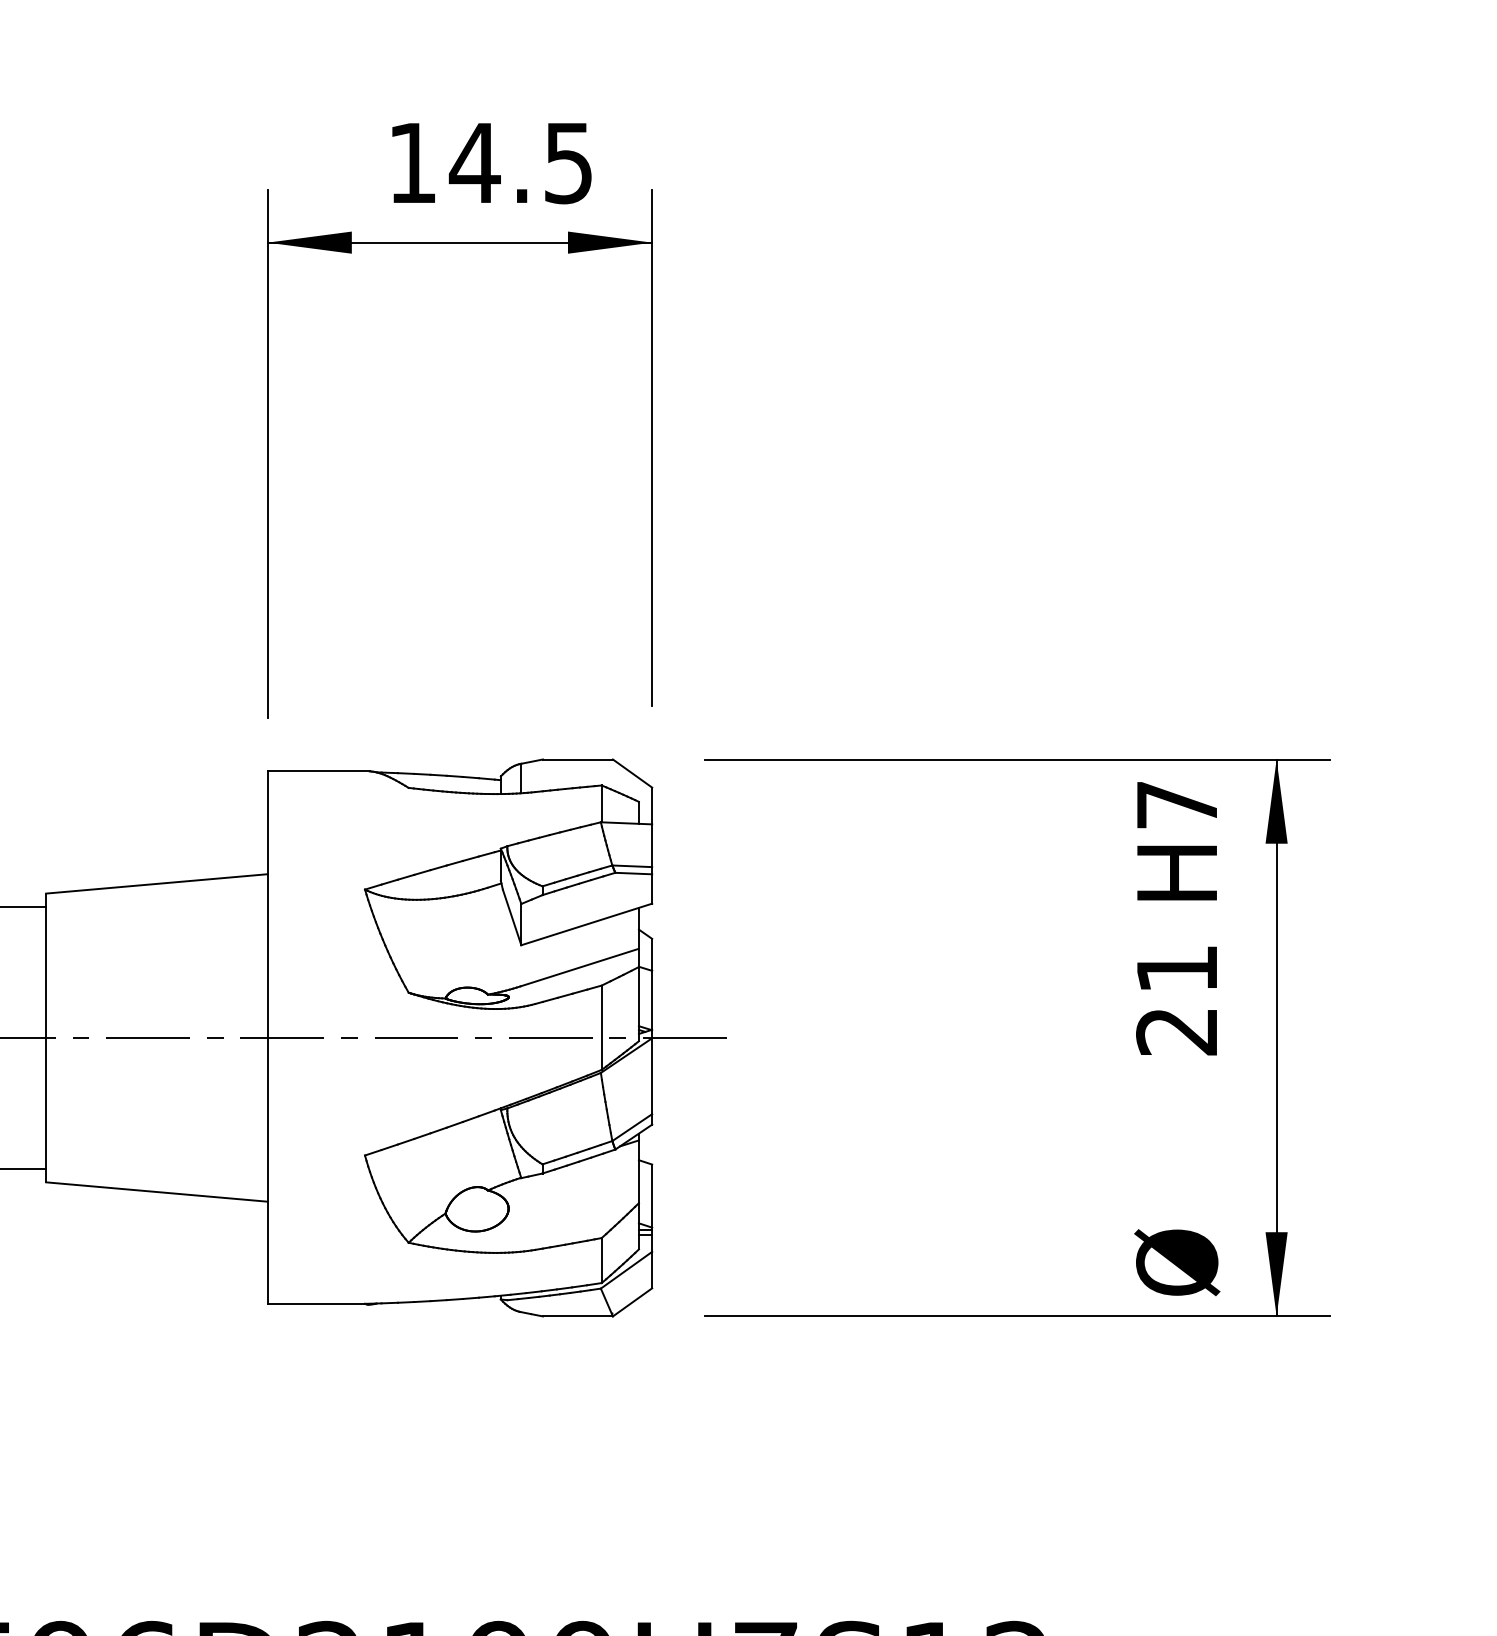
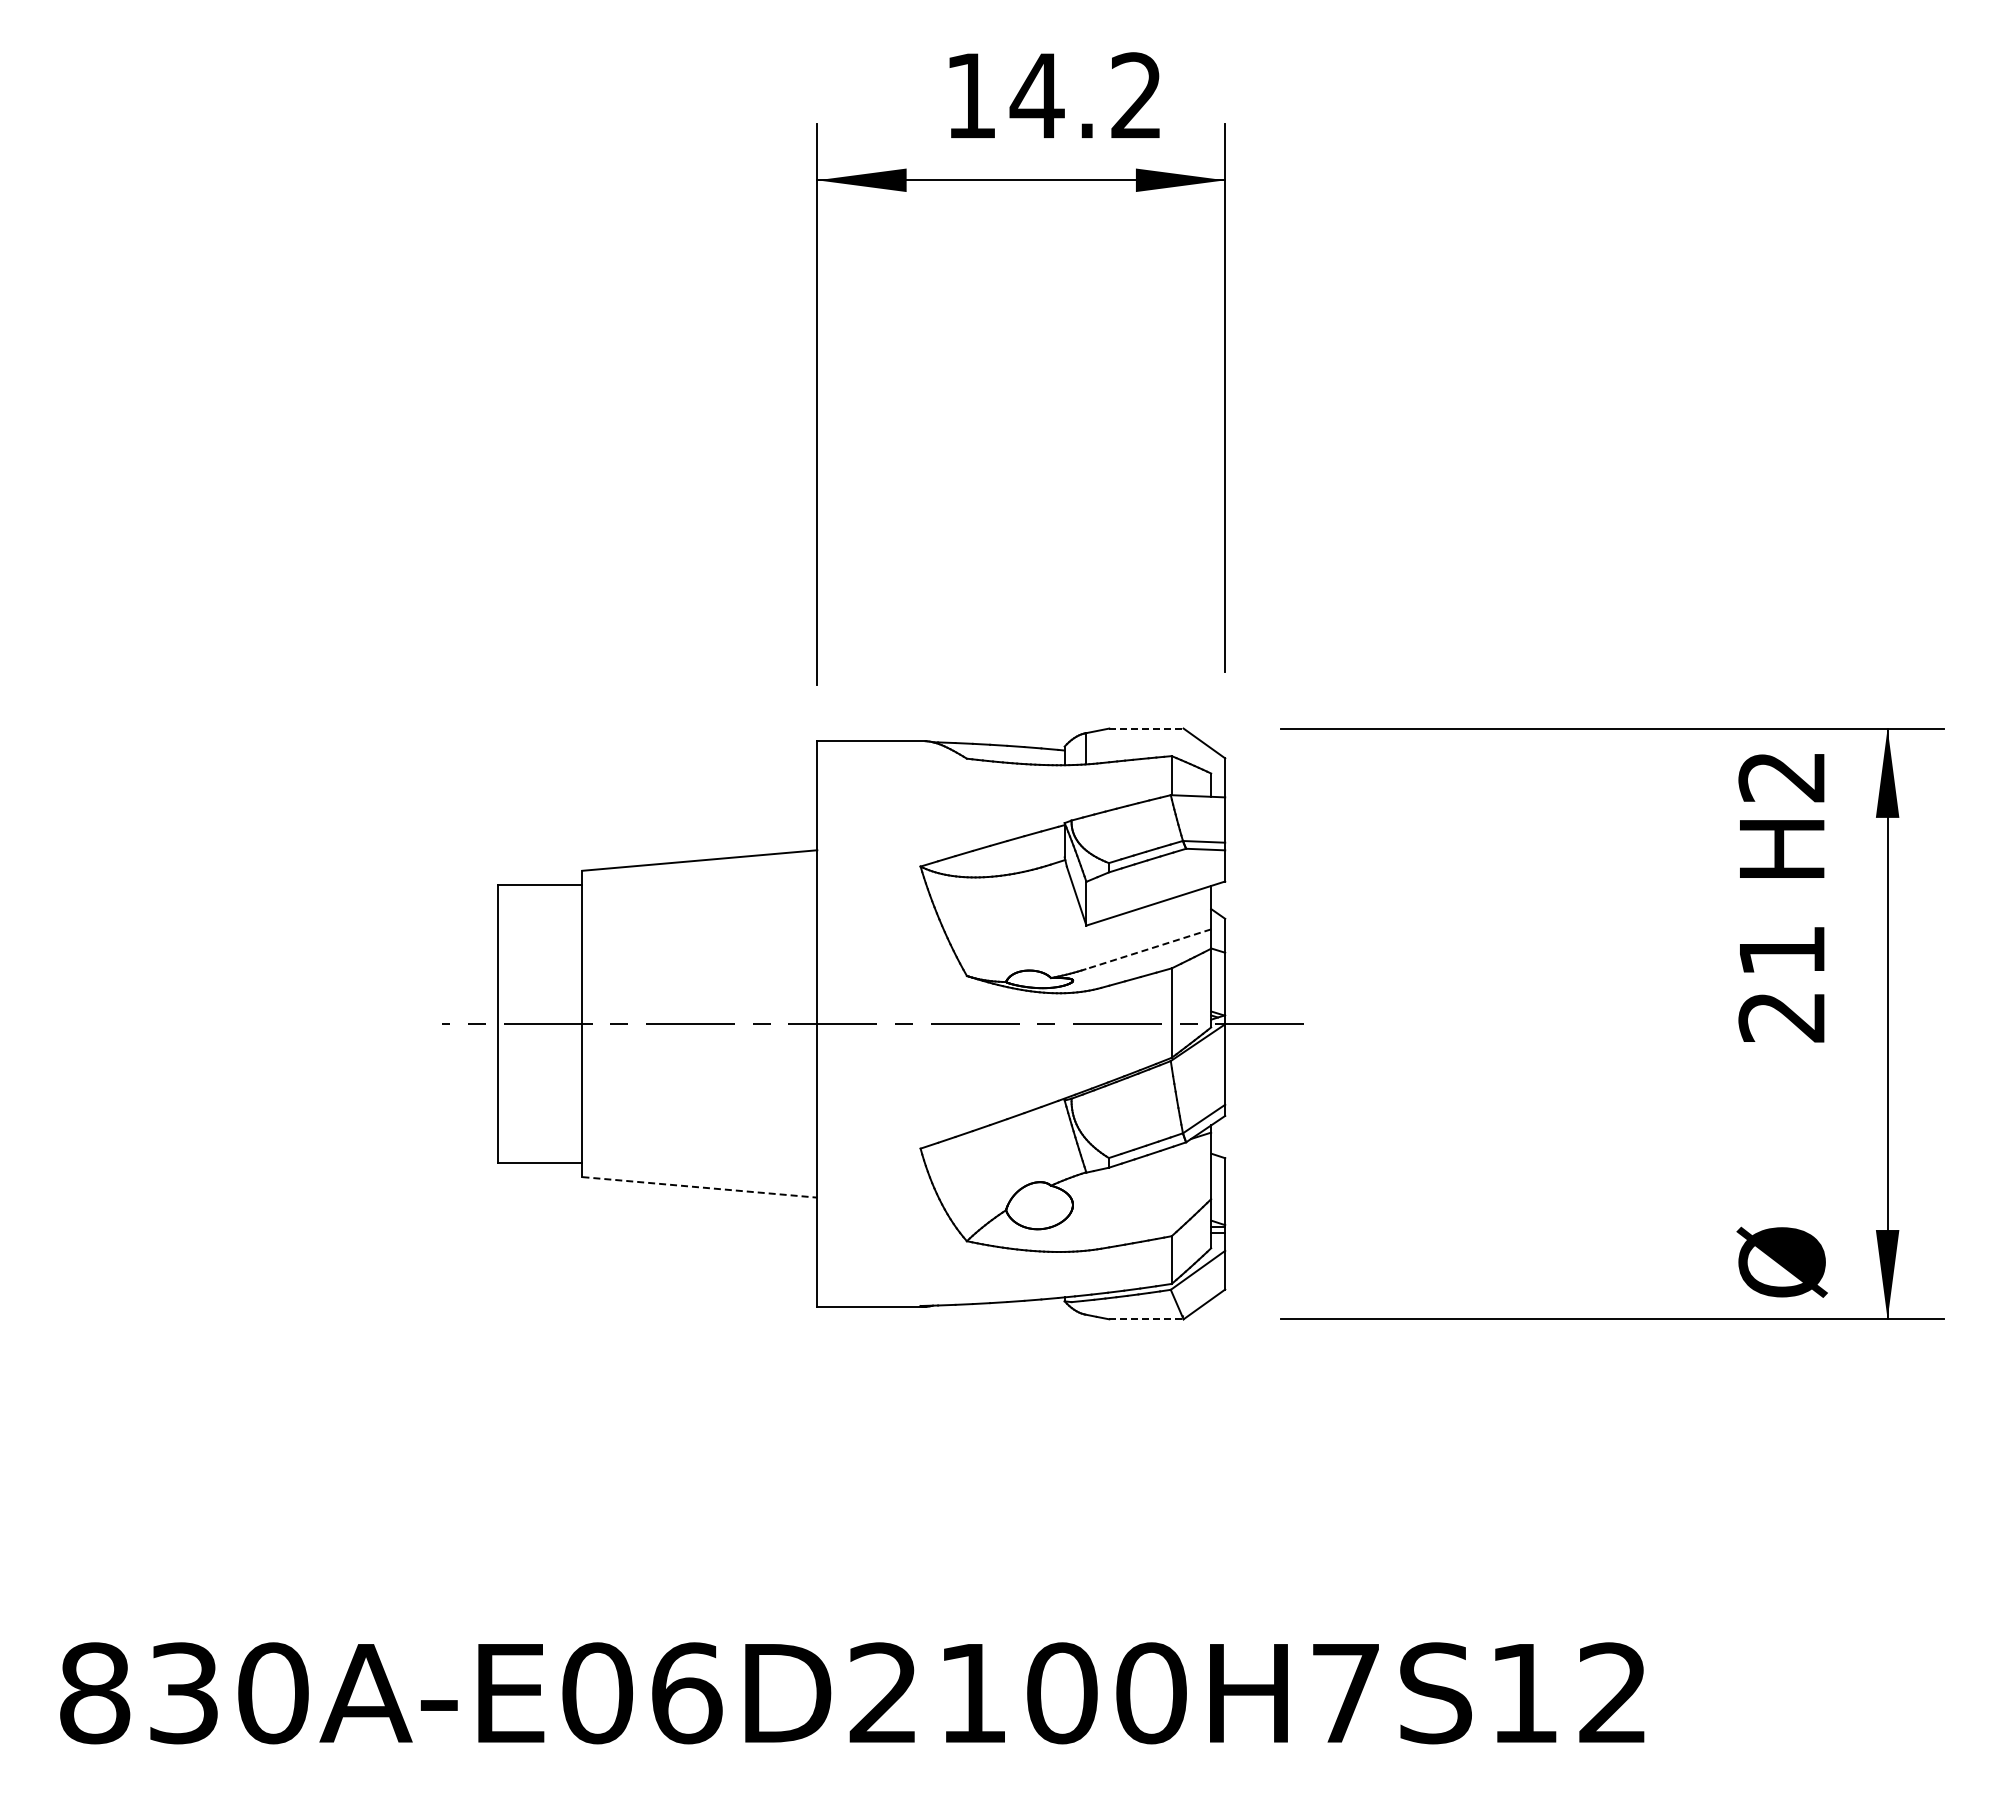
text: (567, 162) -> (1135, 95), 14.5 -> 14.2
line: (577, 759) -> (1146, 728), solid -> dashed
text: (1176, 805) -> (1781, 777), H7 -> H2
line: (579, 967) -> (1148, 949), solid -> dashed
line: (156, 1192) -> (699, 1187), solid -> dashed
line: (577, 1316) -> (1146, 1319), solid -> dashed

